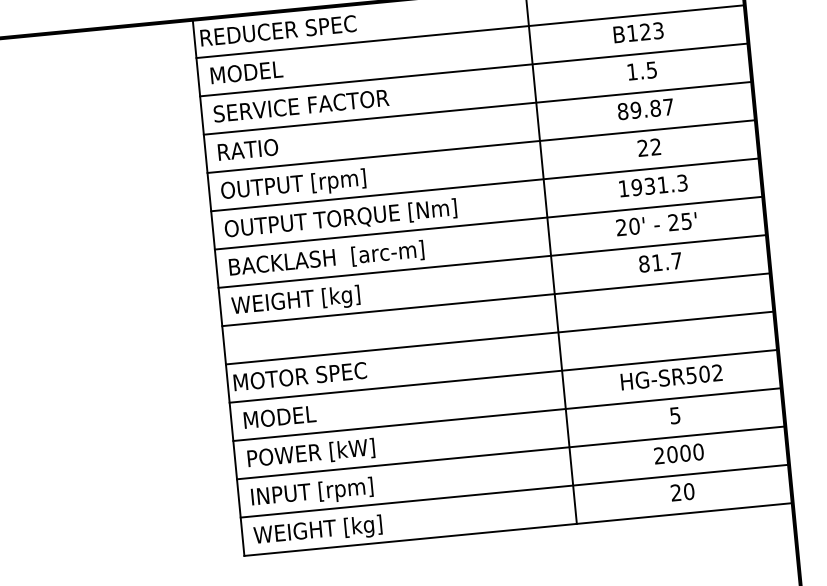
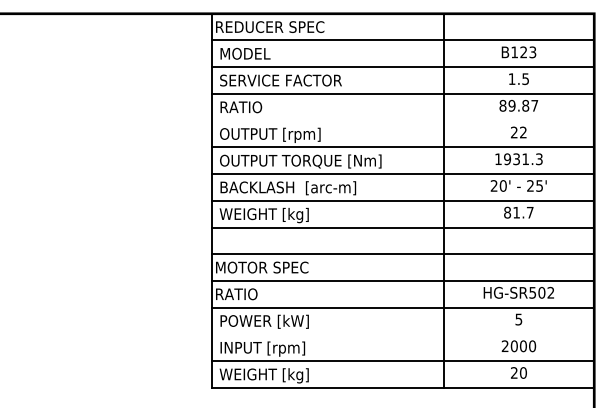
line: (481, 146) -> (402, 120), removed
text: (277, 417) -> (243, 294), MODEL -> RATIO
line: (510, 453) -> (402, 334), removed

